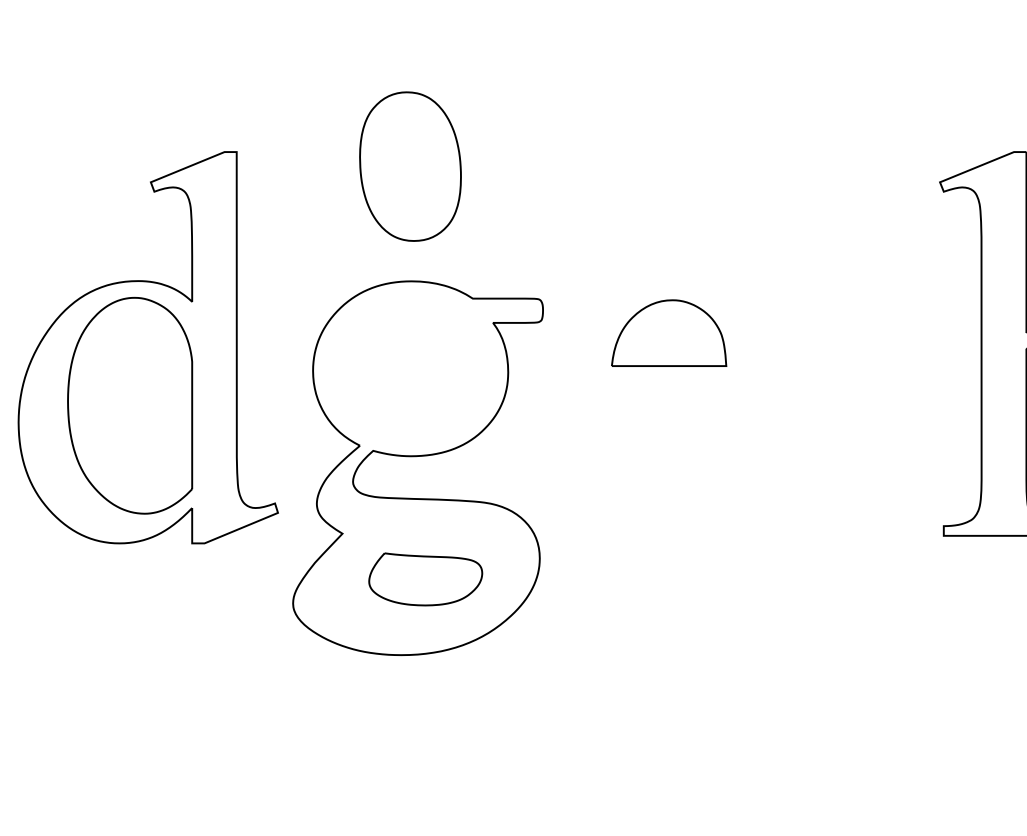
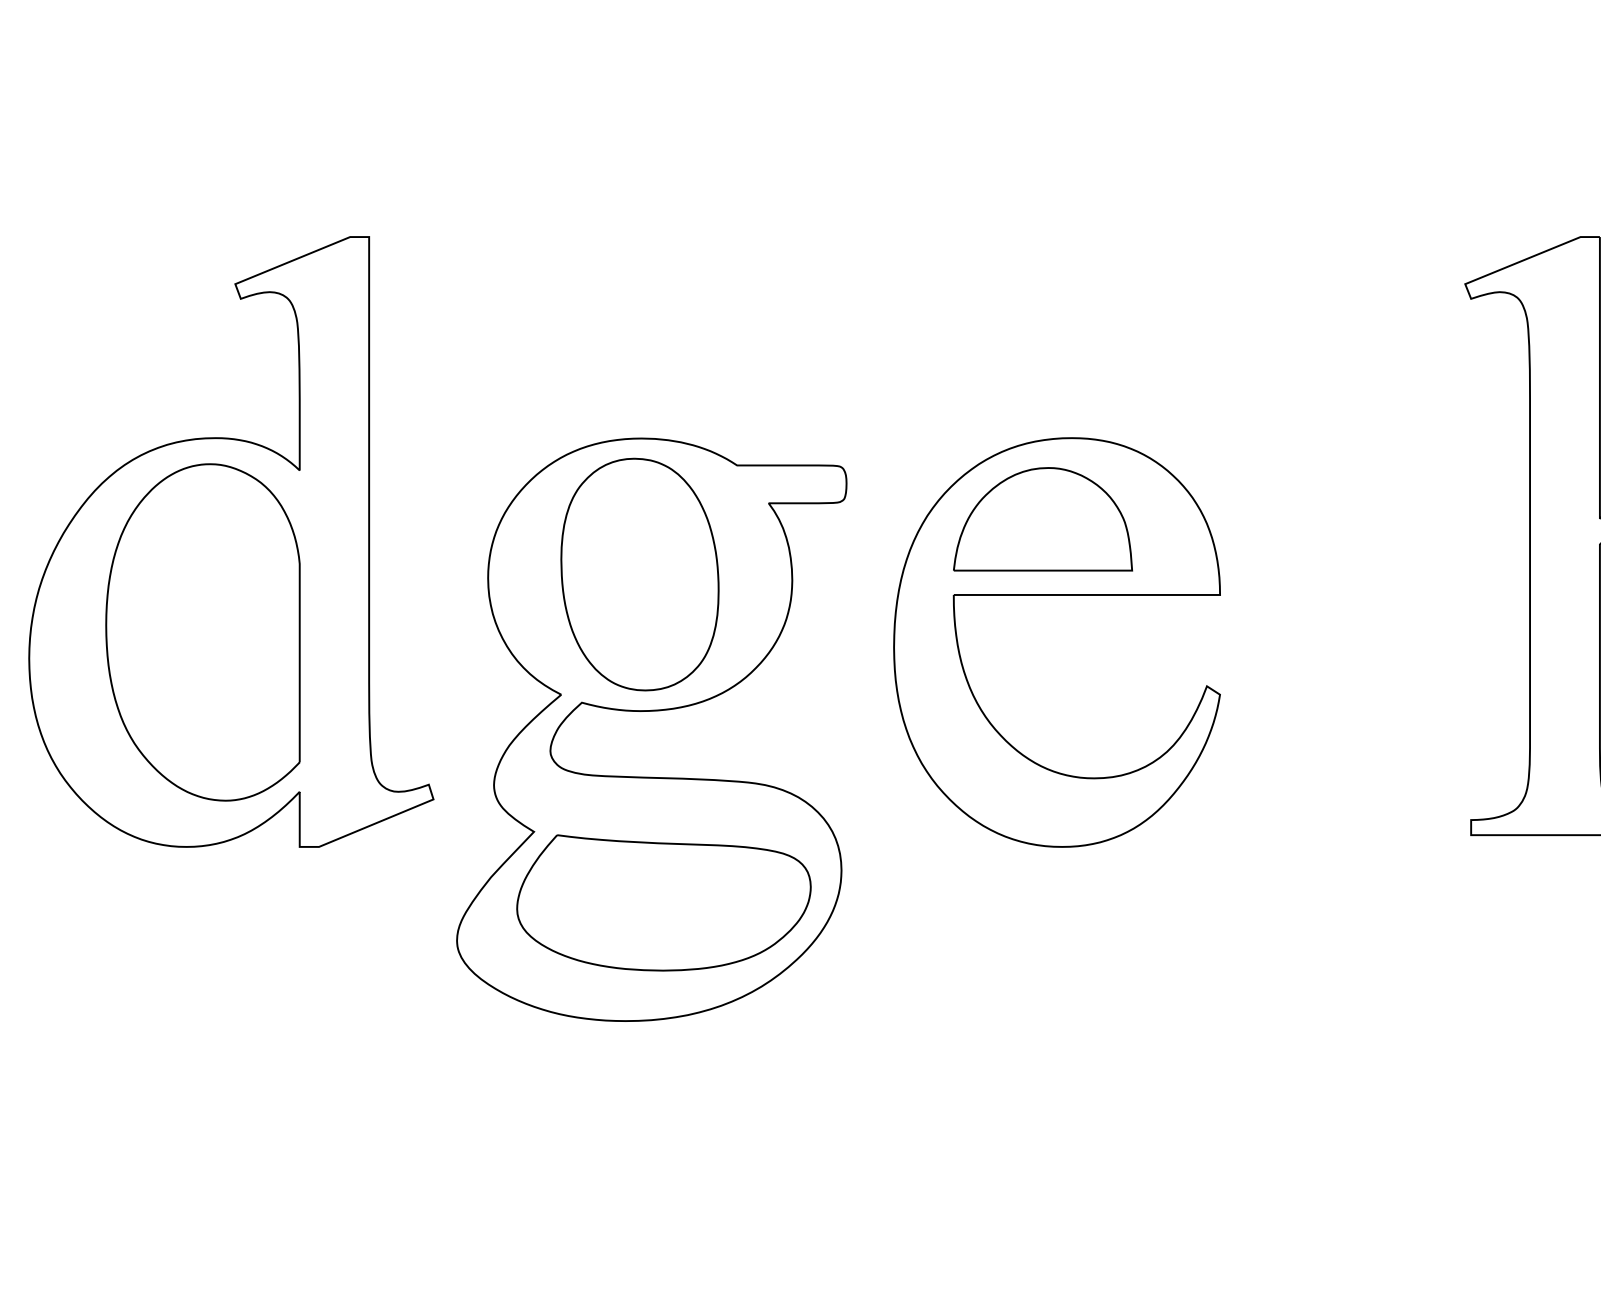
part: (410, 166) -> (639, 574), moved
part: (677, 382) -> (1056, 596), added
part: (425, 579) -> (663, 903), size x1.67

